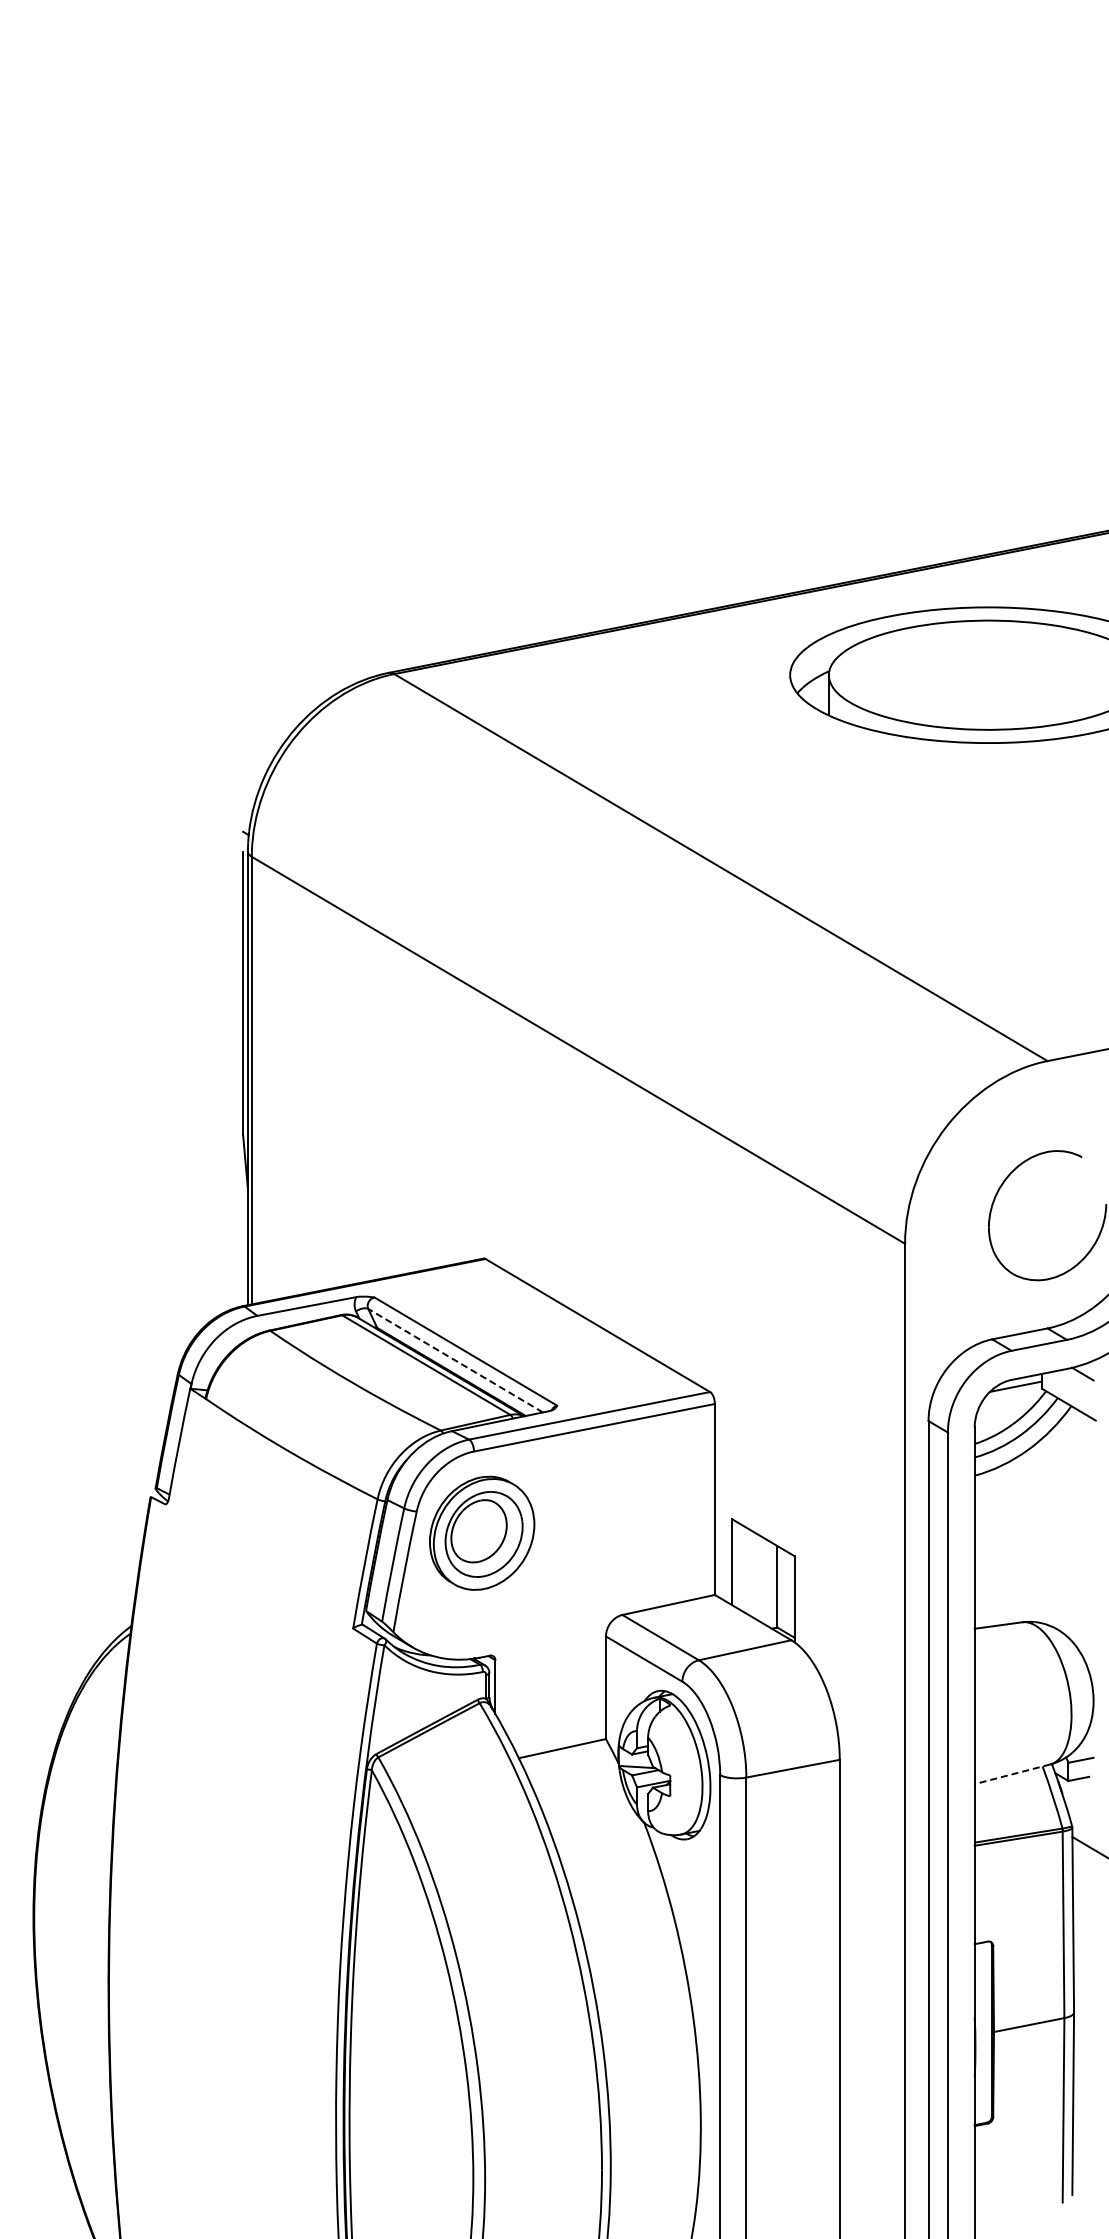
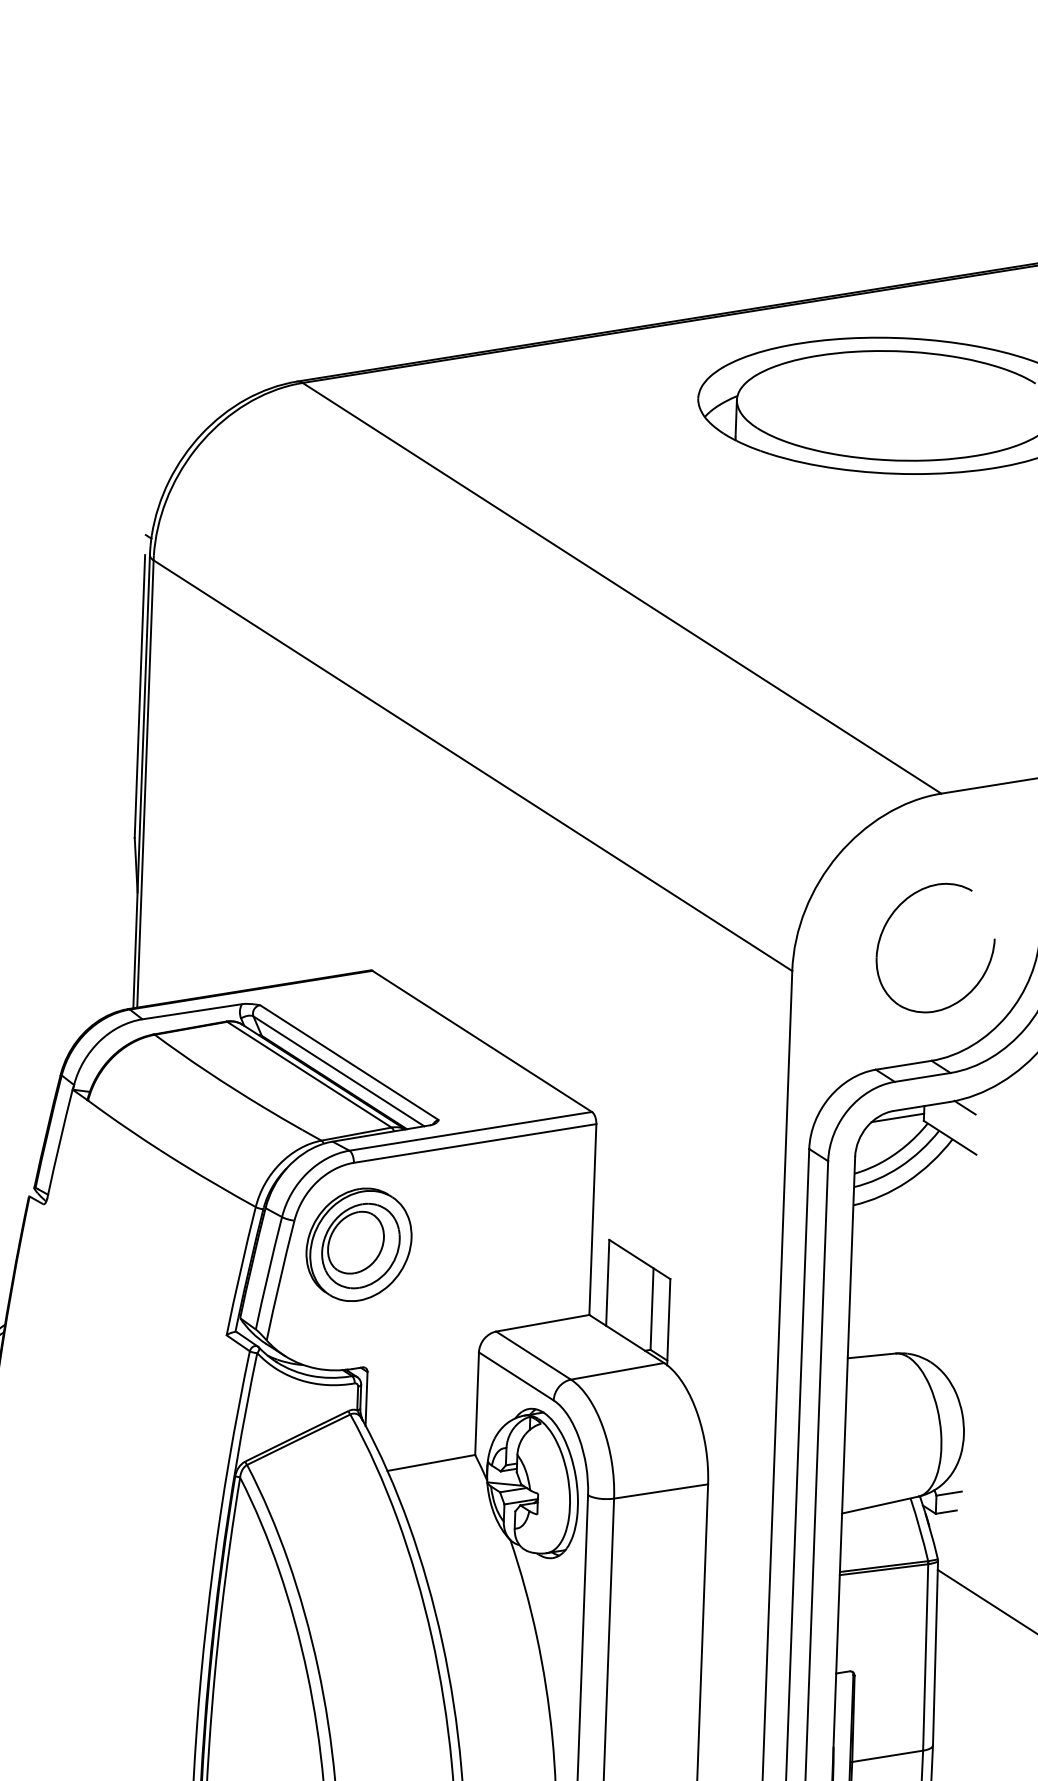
line: (455, 1360) -> (338, 1071), dashed -> solid
line: (1012, 1774) -> (880, 1505), dashed -> solid

